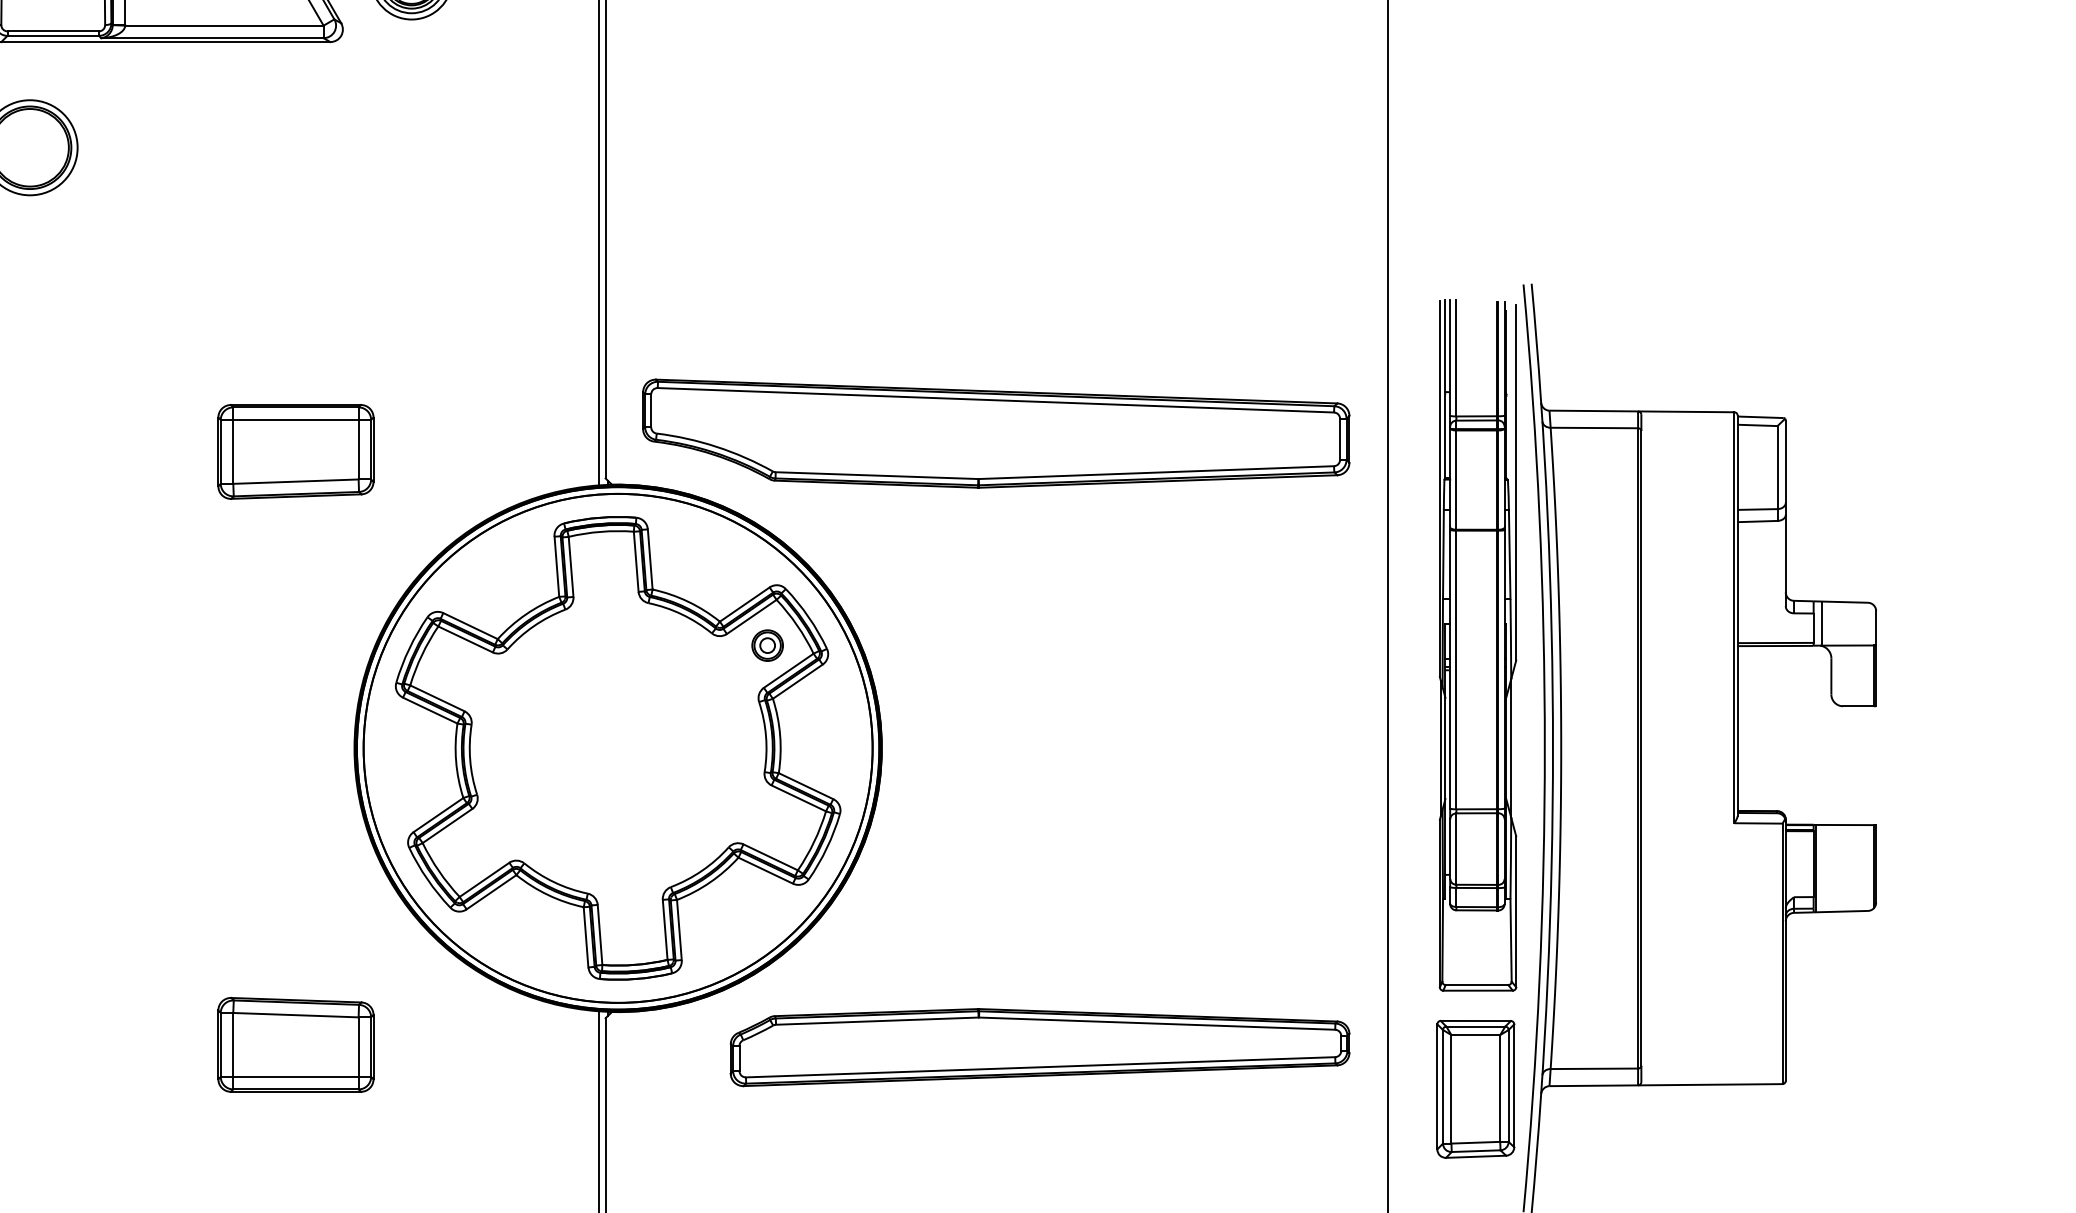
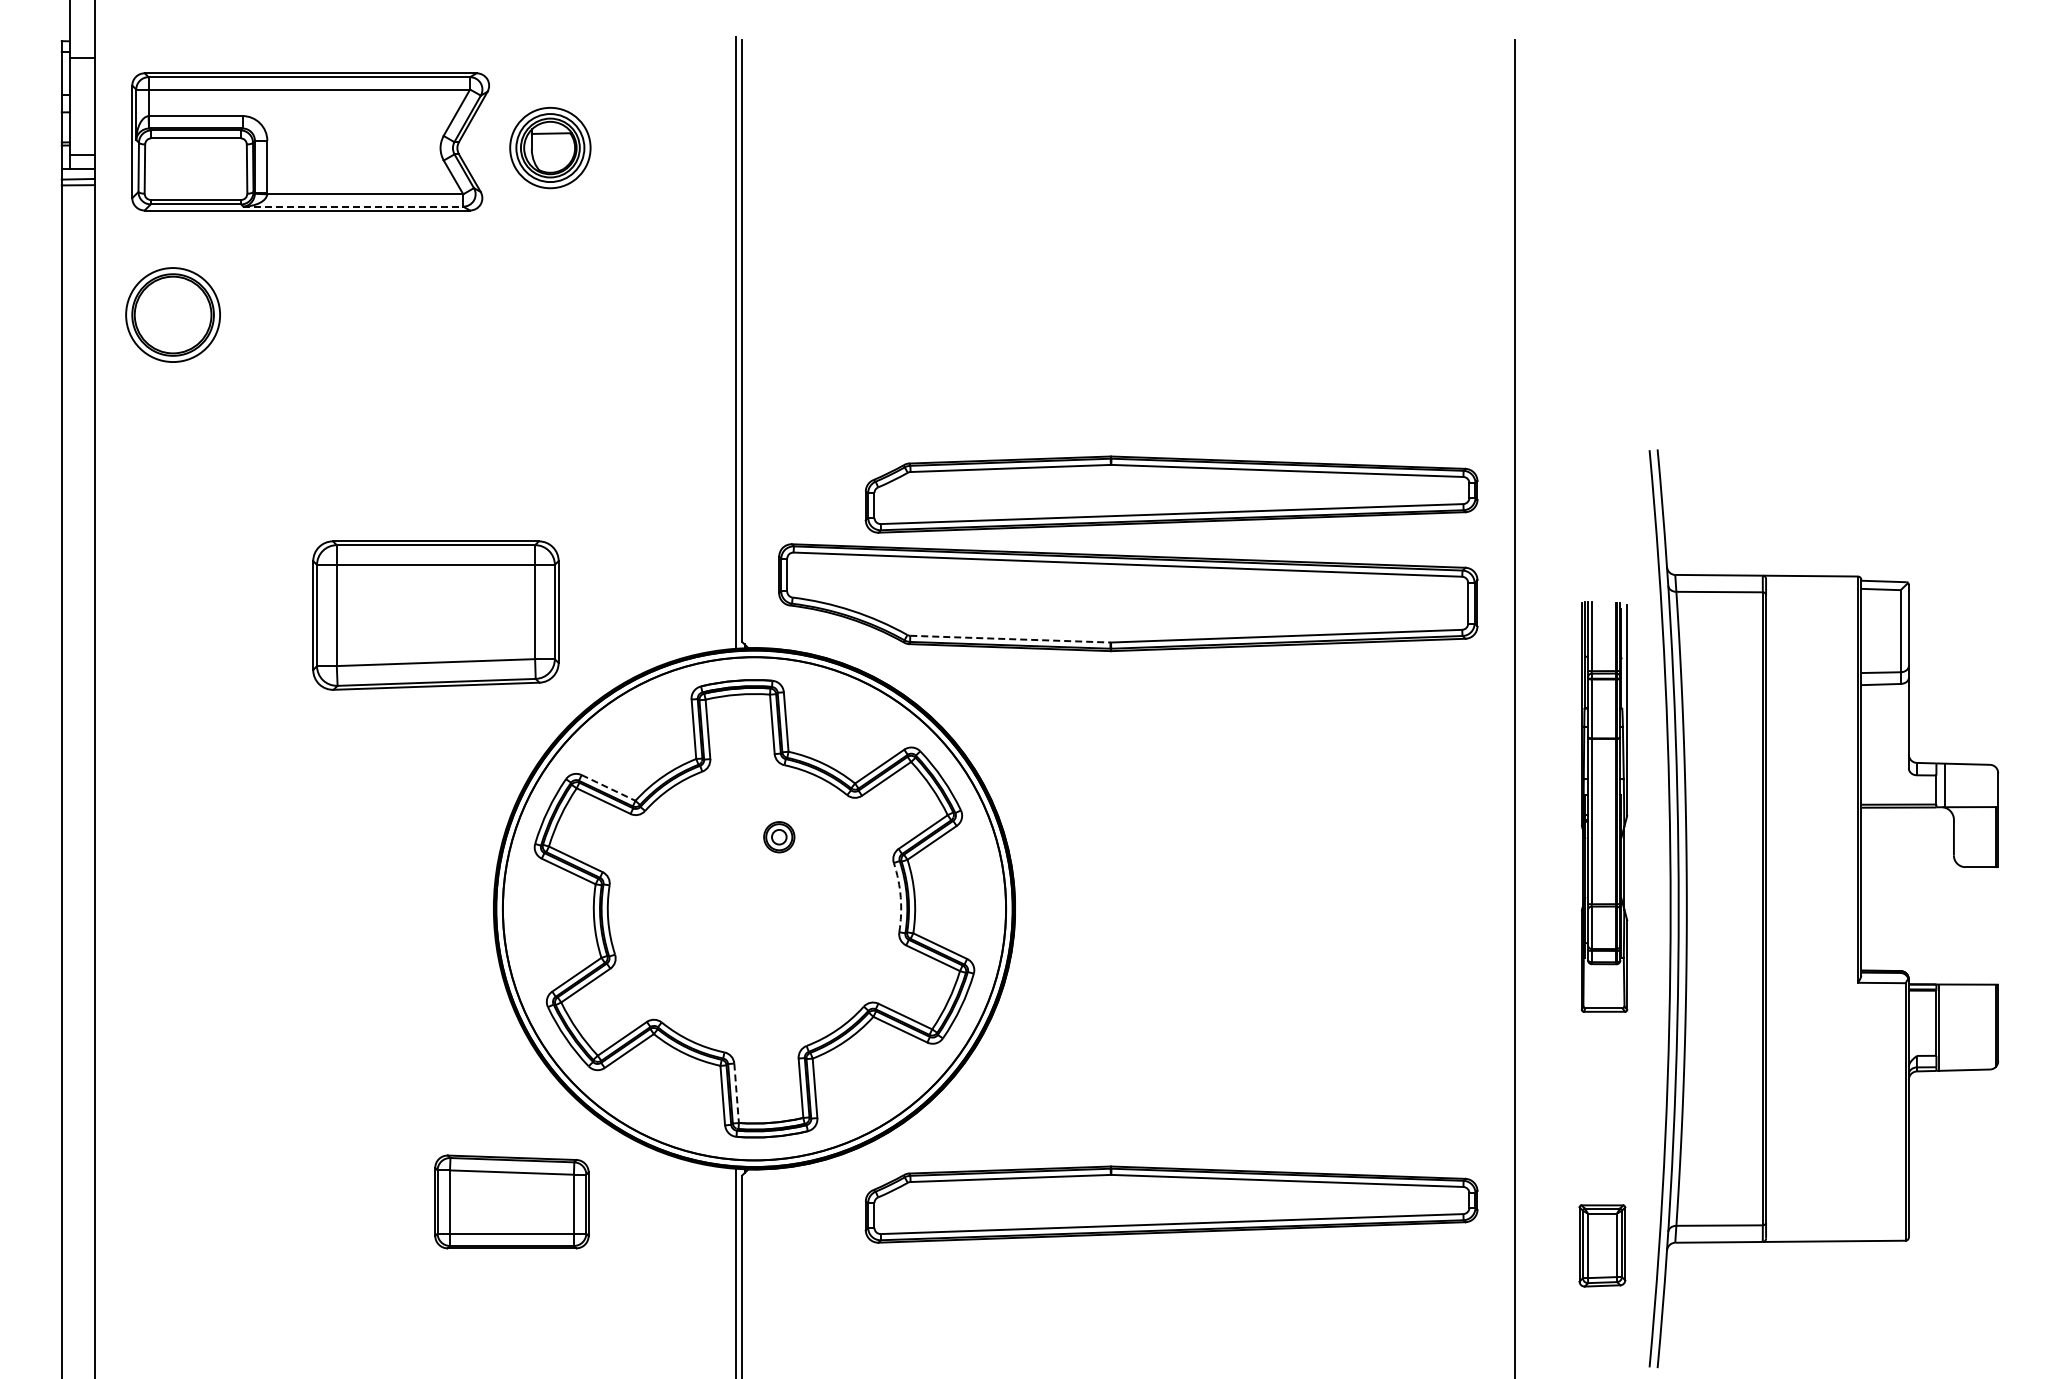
line: (212, 37) -> (353, 206), solid -> dashed
part: (1039, 329) -> (1171, 494), added
part: (295, 451) -> (435, 615), size x1.6
line: (877, 475) -> (1010, 639), solid -> dashed
line: (470, 625) -> (608, 787), solid -> dashed
part: (1477, 644) -> (1604, 806), size x0.6
part: (767, 645) -> (779, 837), moved
arc: (765, 736) -> (900, 897), solid -> dashed
line: (599, 935) -> (736, 1093), solid -> dashed
part: (295, 1044) -> (511, 1201), moved
part: (1475, 1088) -> (1602, 1245), size x0.6

